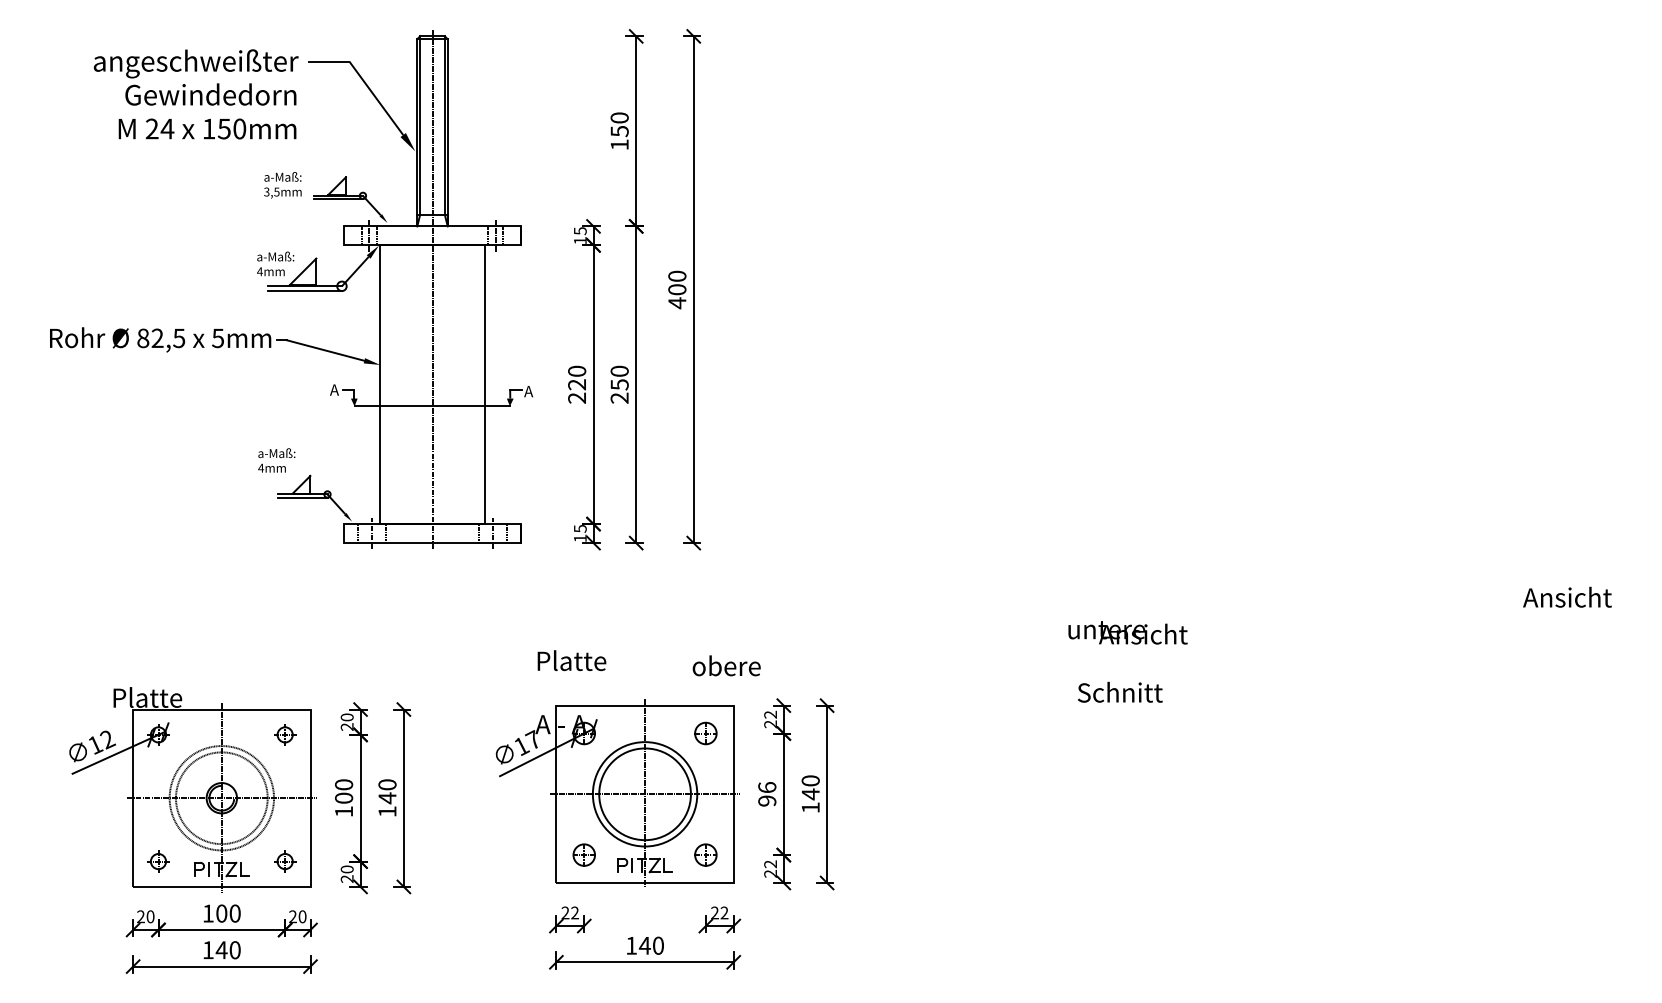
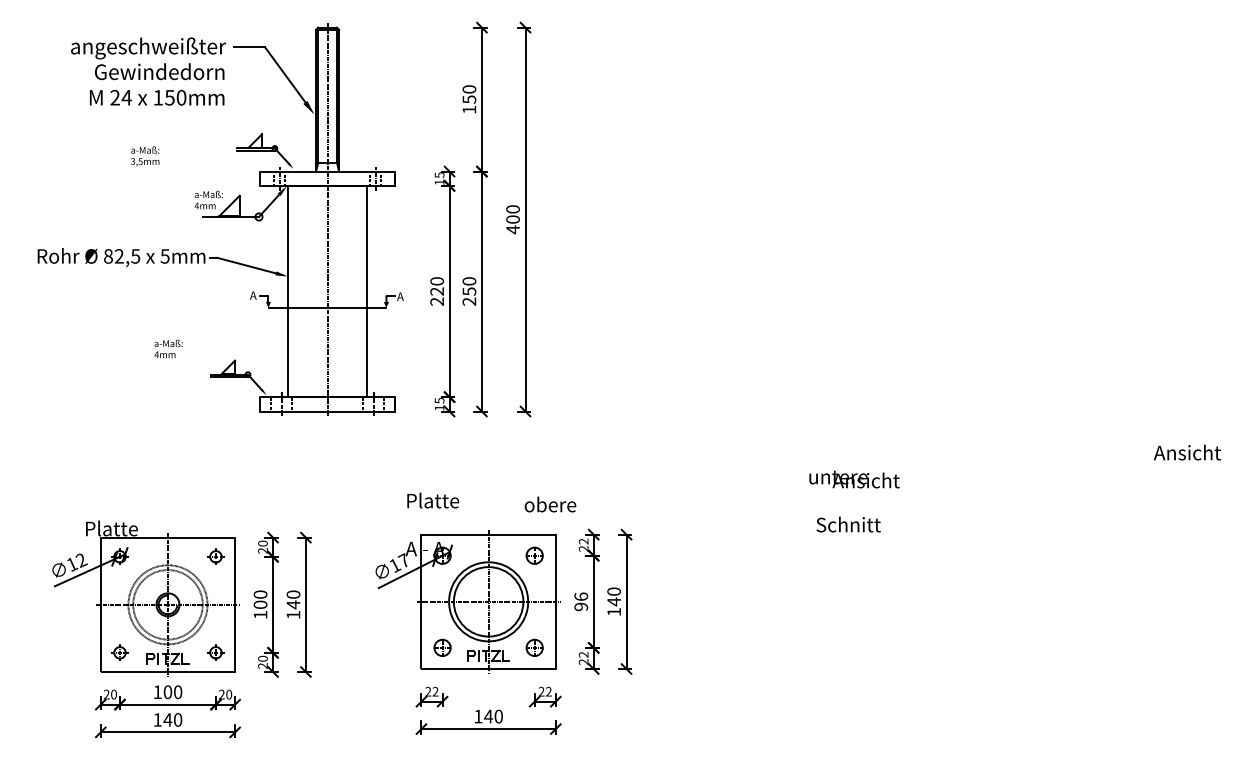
text: (283, 185) -> (145, 156), moved
line: (304, 290) -> (230, 220), removed
text: (276, 459) -> (168, 348), moved

